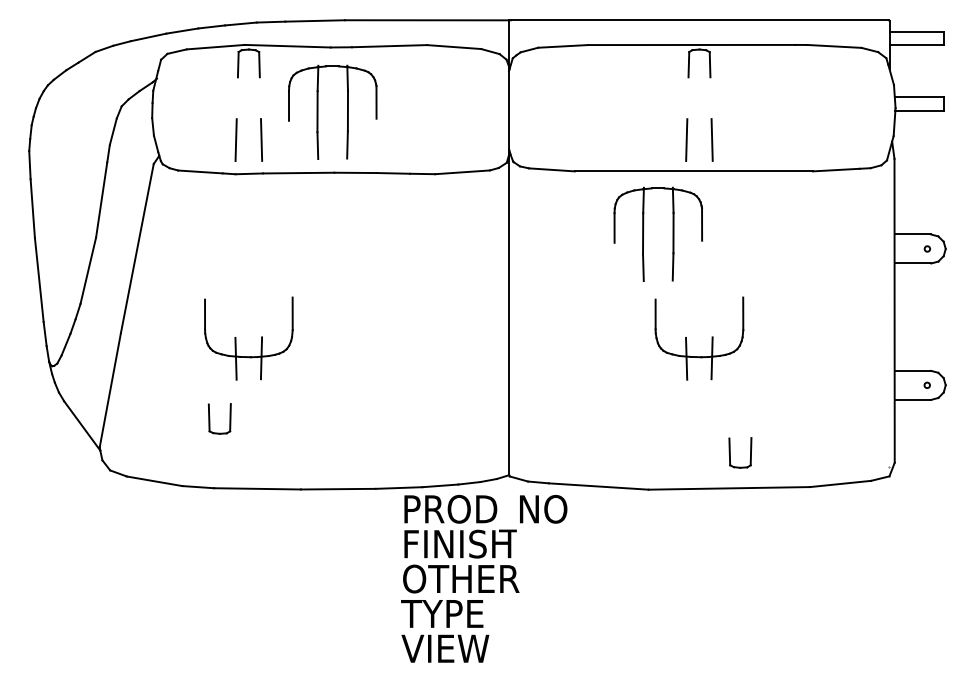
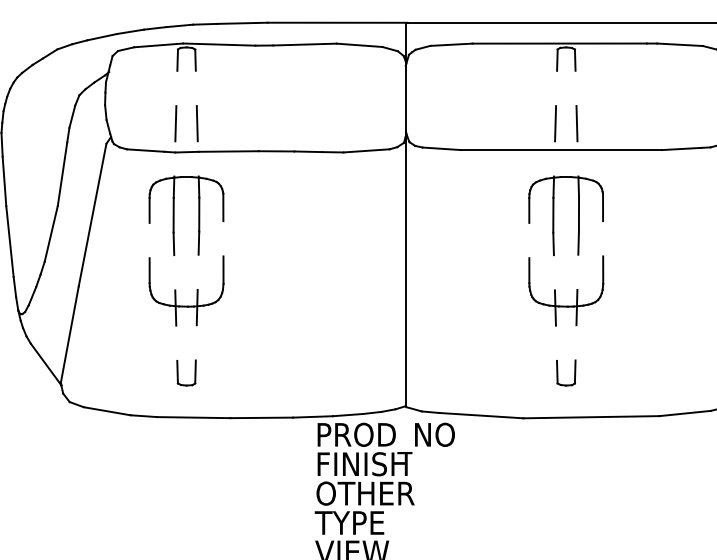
part: (318, 111) -> (174, 215), moved
part: (643, 233) -> (553, 215), moved
part: (210, 418) -> (178, 372), moved
part: (730, 452) -> (557, 372), moved

